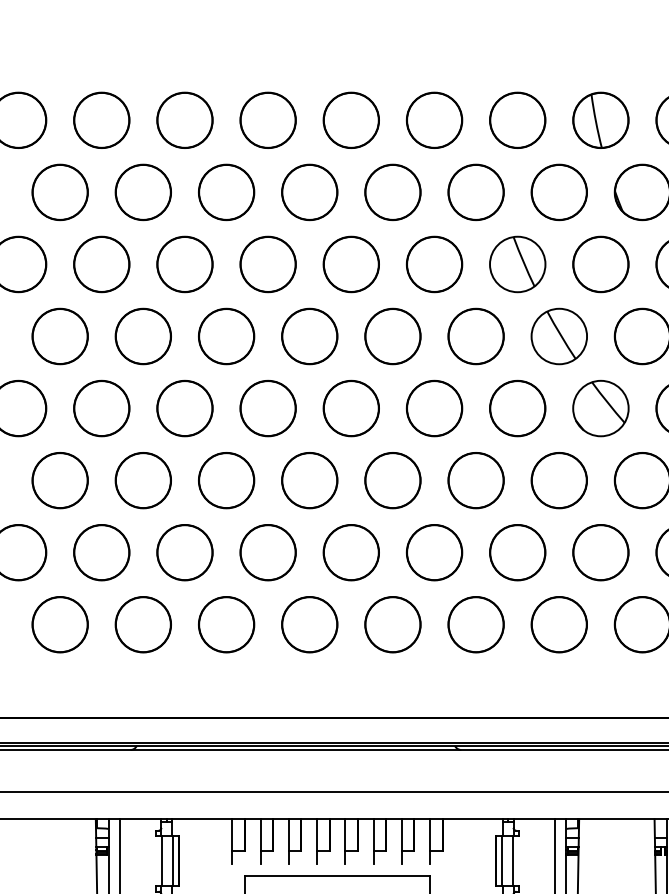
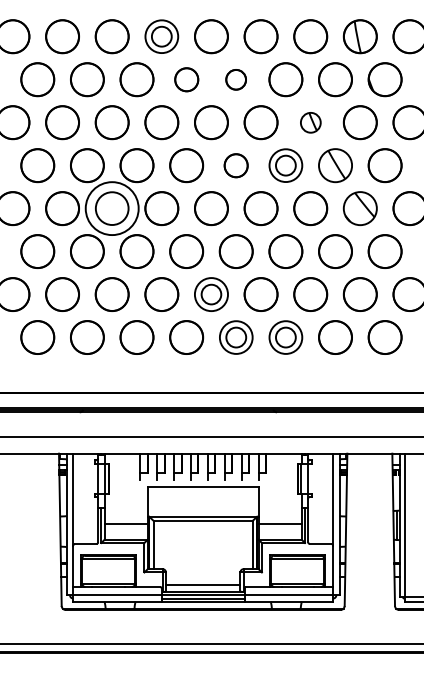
circle: (267, 120) -> (161, 36), size x0.6
circle: (309, 192) -> (186, 79), size x0.7
circle: (391, 192) -> (235, 79), size x0.6
part: (517, 264) -> (310, 122), size x0.6
circle: (391, 336) -> (235, 165), size x0.7
circle: (475, 336) -> (285, 165), size x0.6
circle: (183, 408) -> (111, 208), size x1.6
circle: (351, 552) -> (211, 294), size x0.6
circle: (391, 624) -> (235, 337), size x0.6
circle: (475, 624) -> (285, 337), size x0.6

